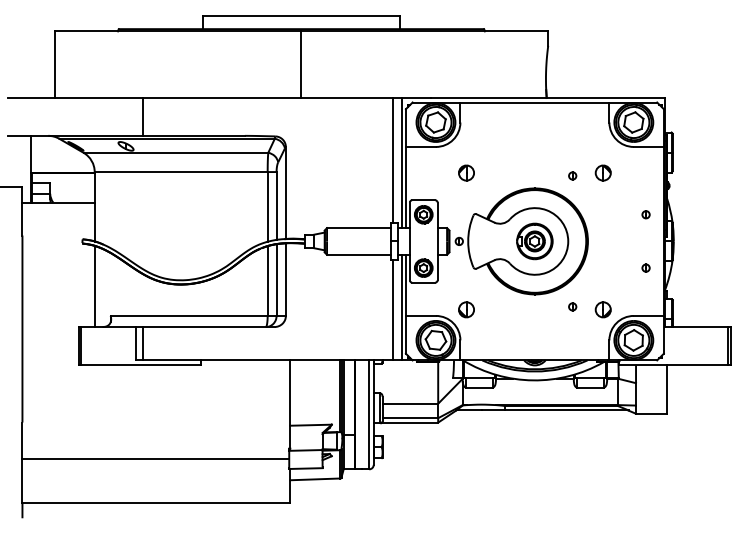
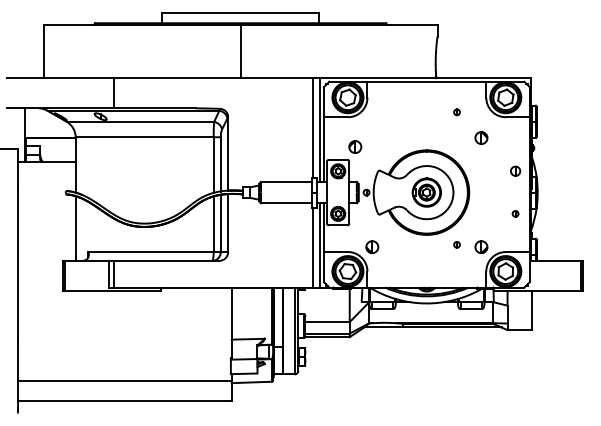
part: (466, 172) -> (355, 146), moved
part: (572, 176) -> (456, 112), moved
part: (645, 214) -> (515, 171), size x1.6
line: (155, 458) -> (124, 380), moved

